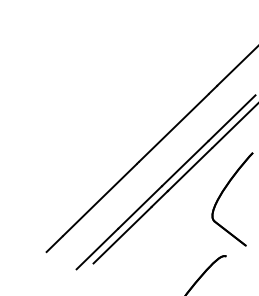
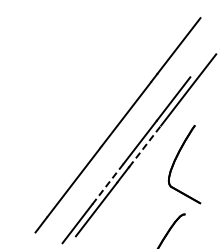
line: (189, 169) -> (144, 146), solid -> dashed
line: (139, 207) -> (107, 184), solid -> dashed

